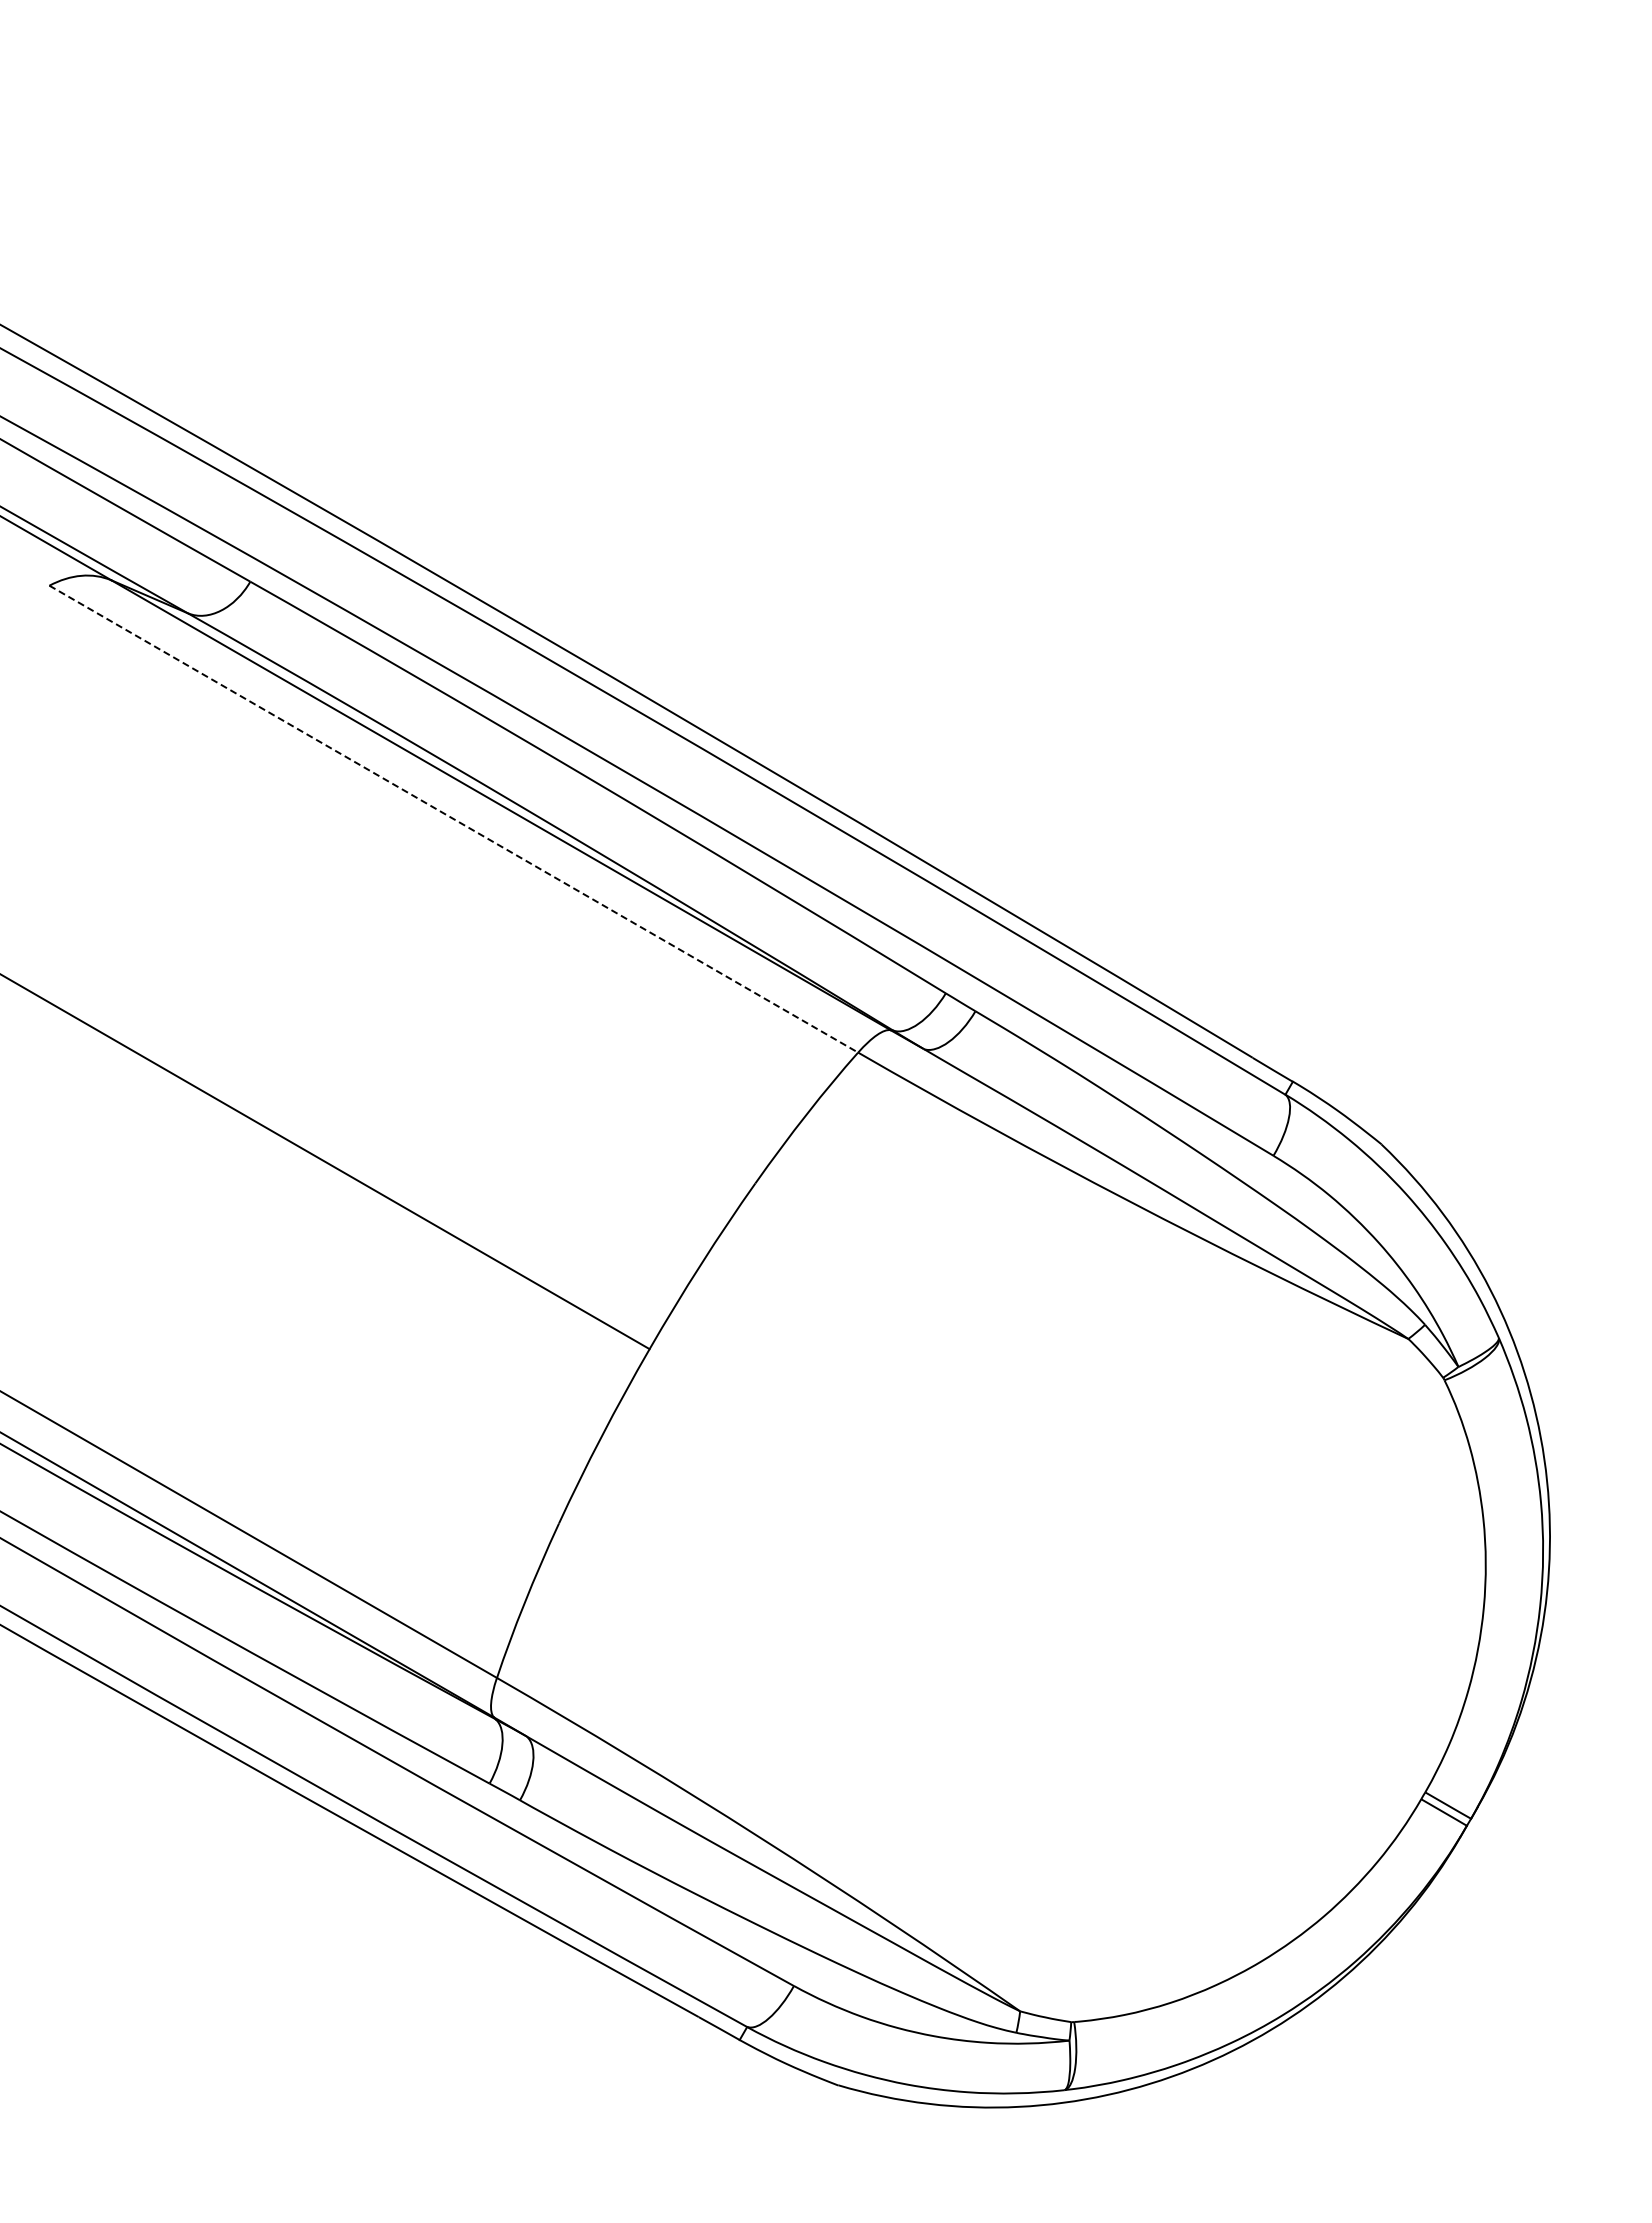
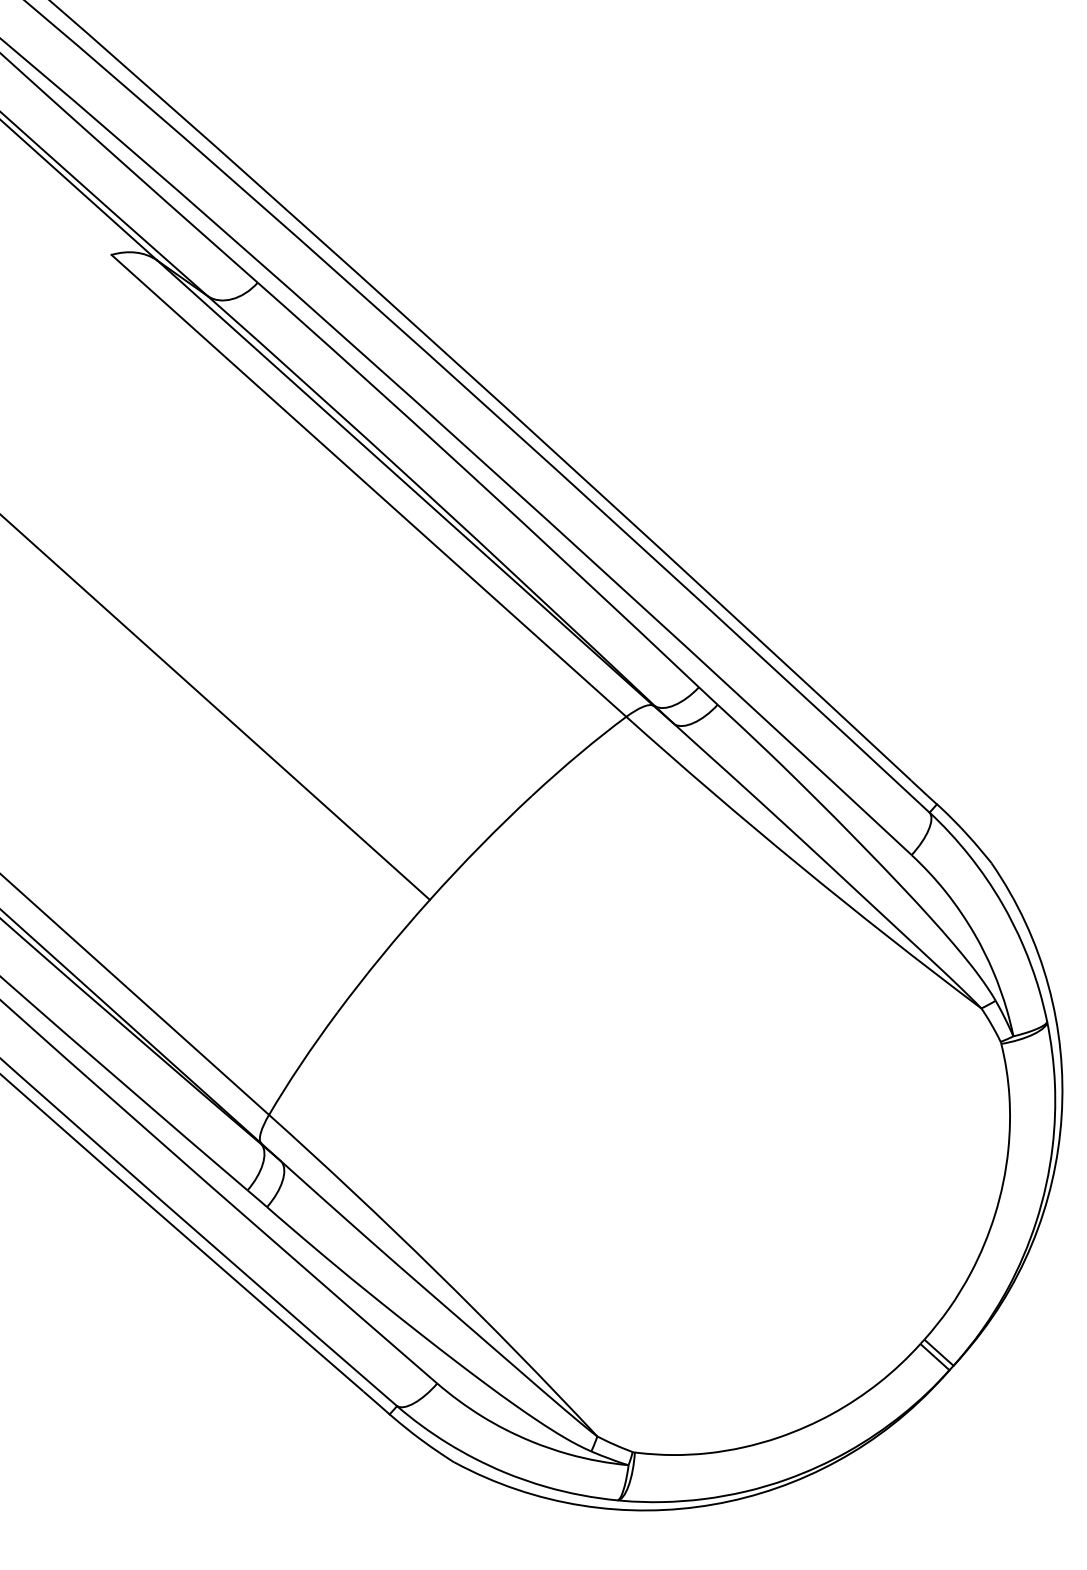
line: (453, 819) -> (368, 486), dashed -> solid

